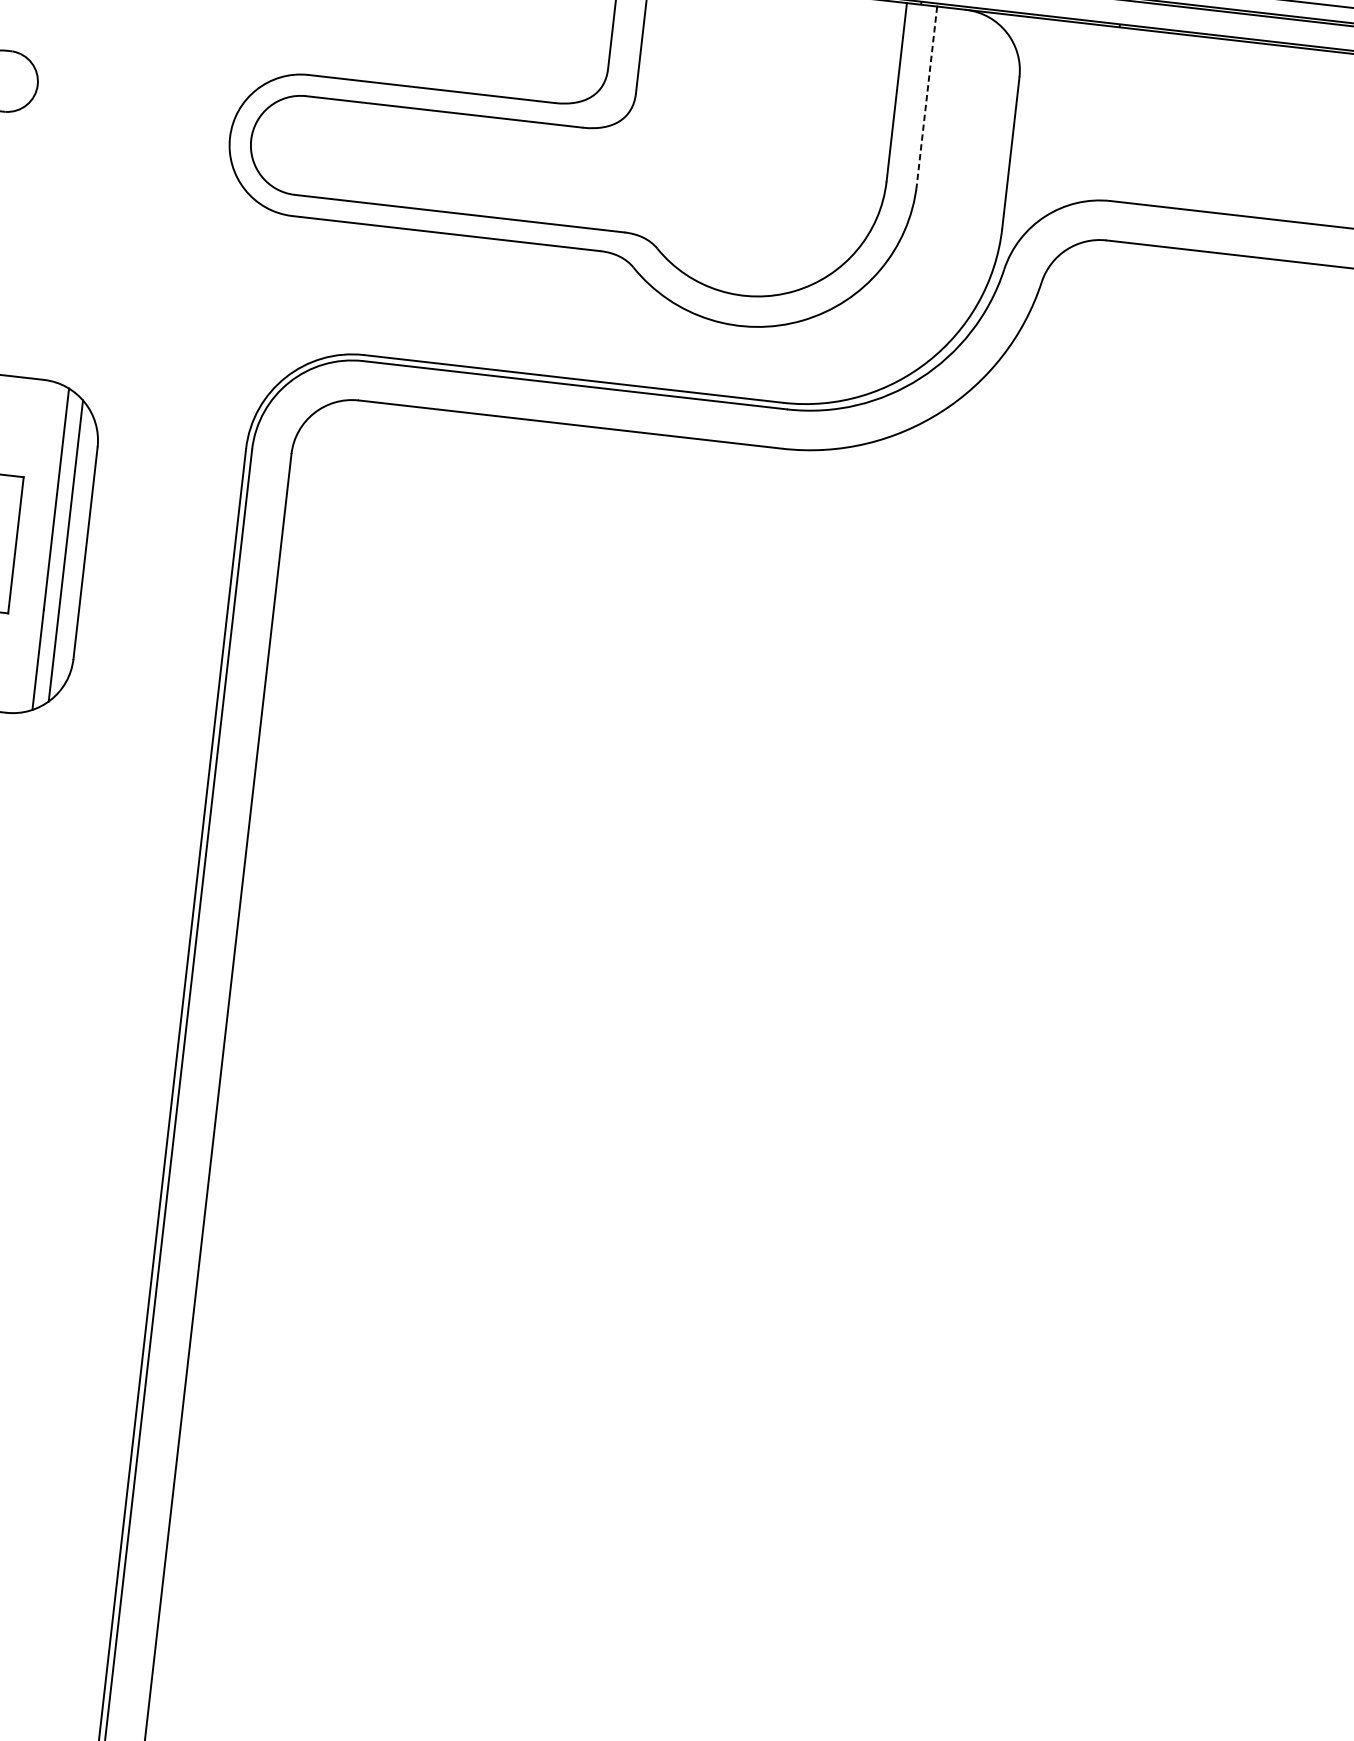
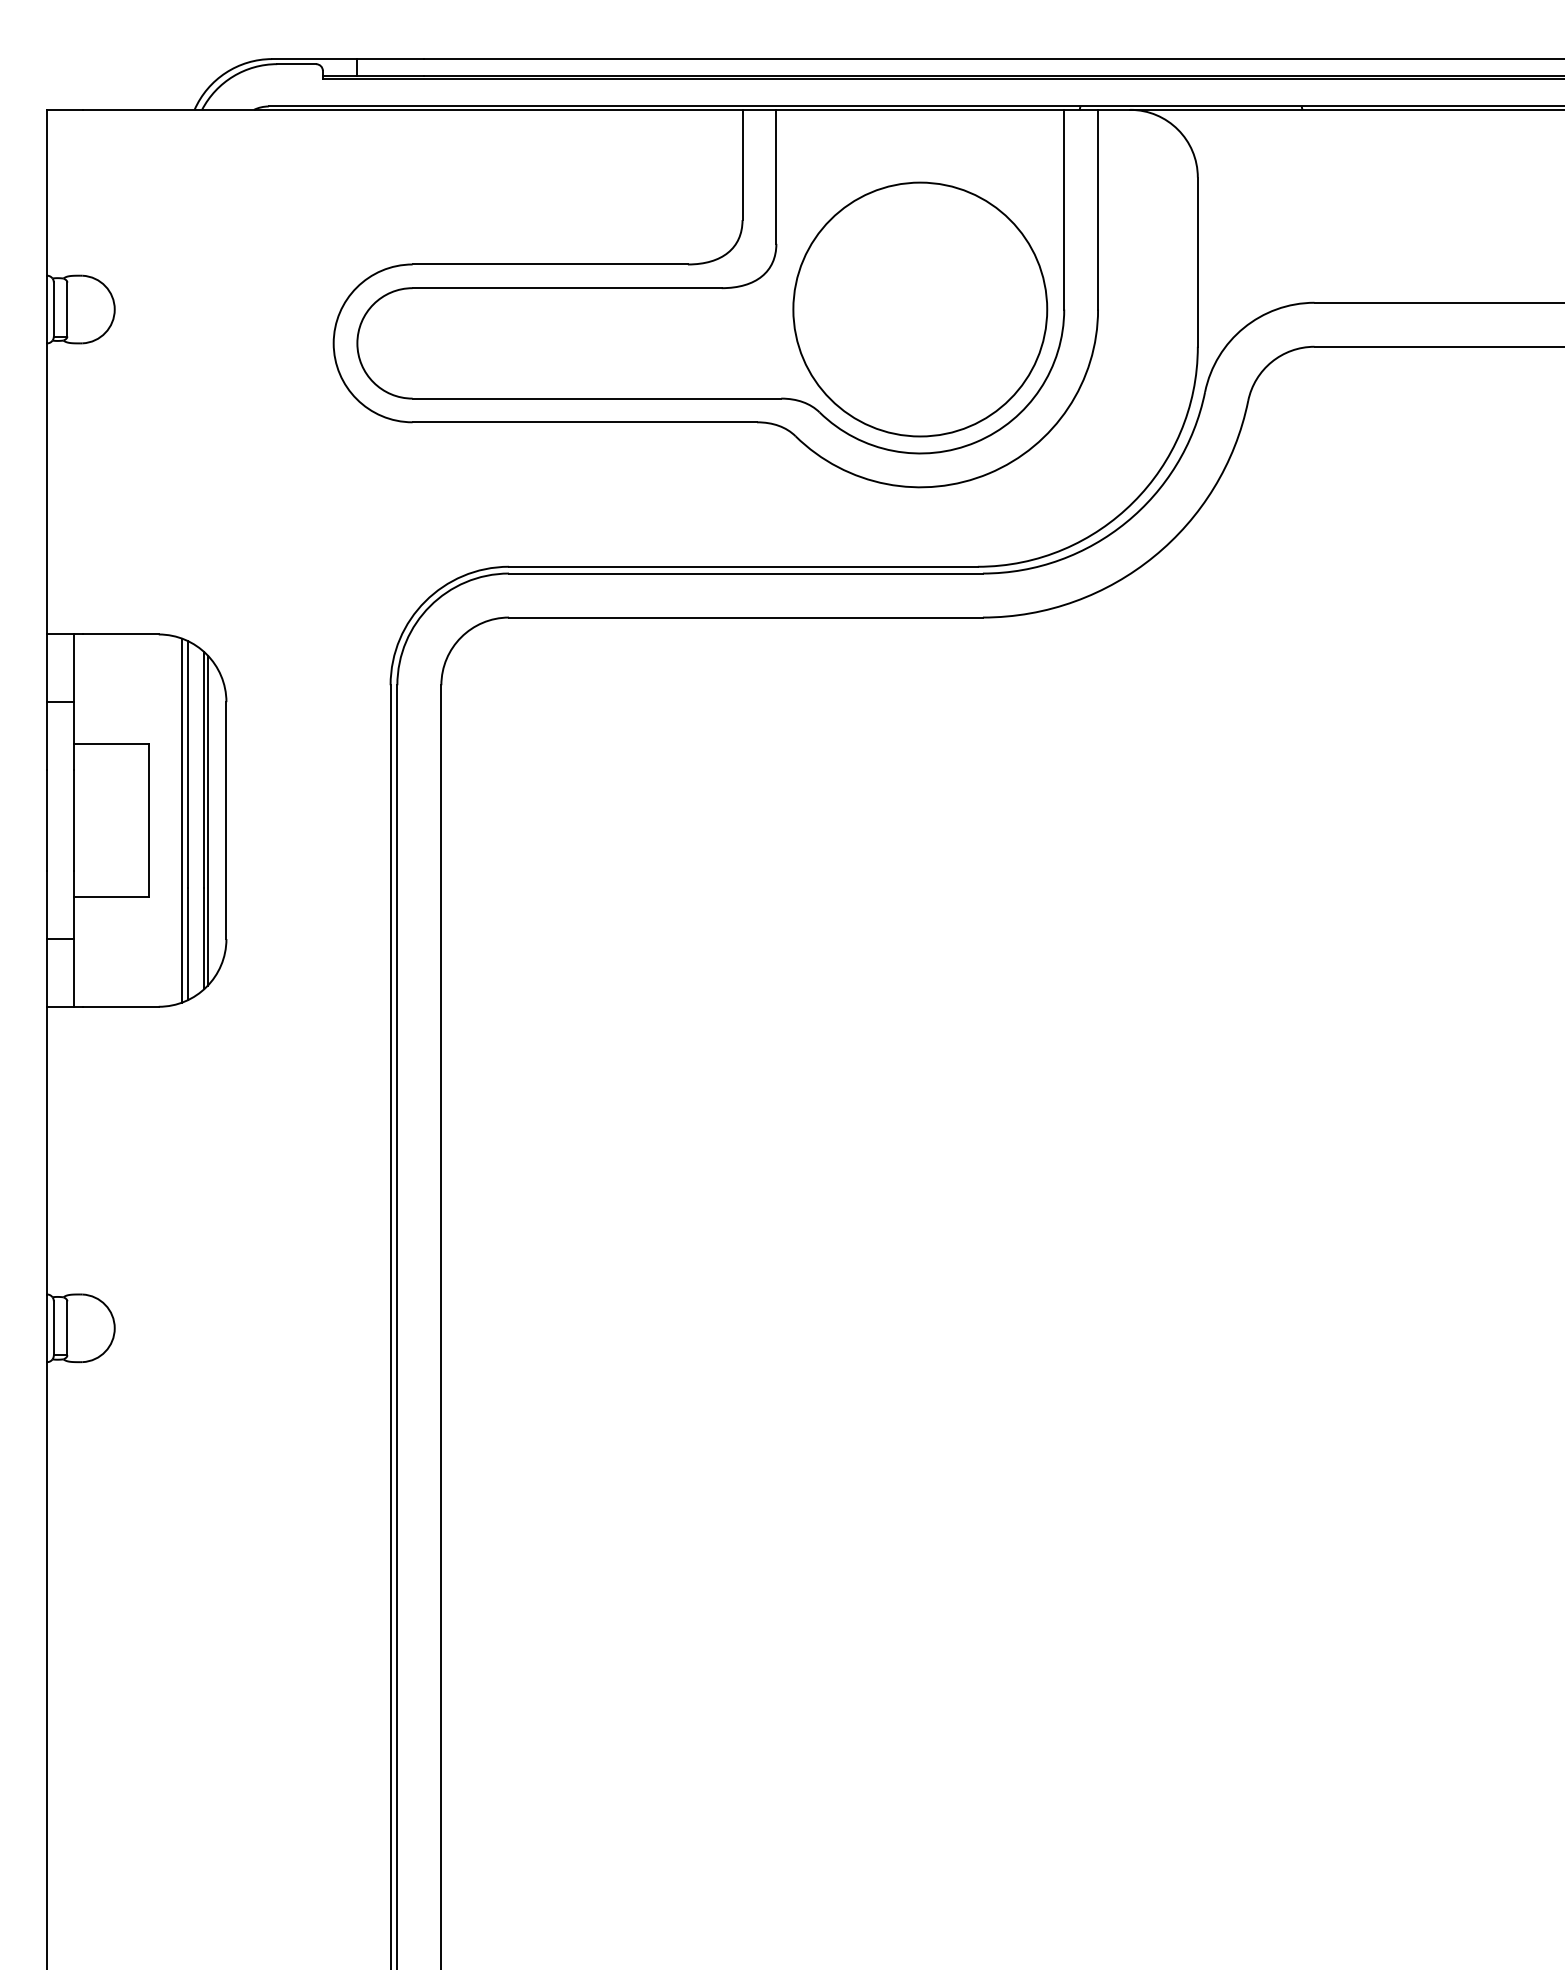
line: (927, 95) -> (1098, 209), dashed -> solid
circle: (758, 166) -> (920, 309), added
line: (46, 548) -> (182, 820), added
line: (68, 551) -> (207, 820), added

